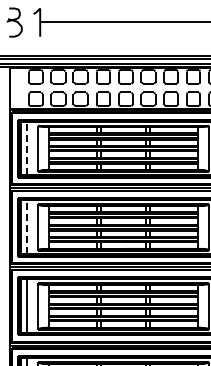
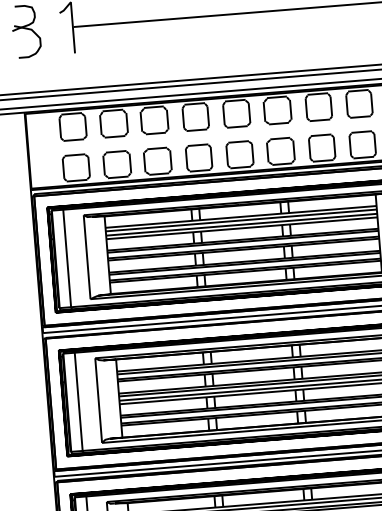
line: (26, 148) -> (66, 258), dashed -> solid
line: (26, 226) -> (77, 400), dashed -> solid

